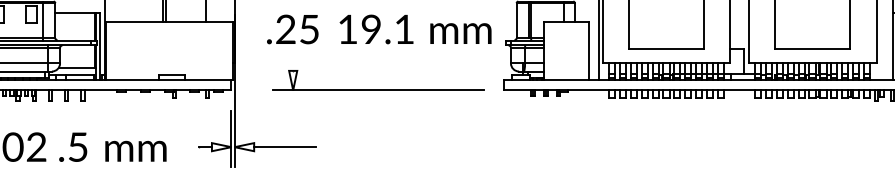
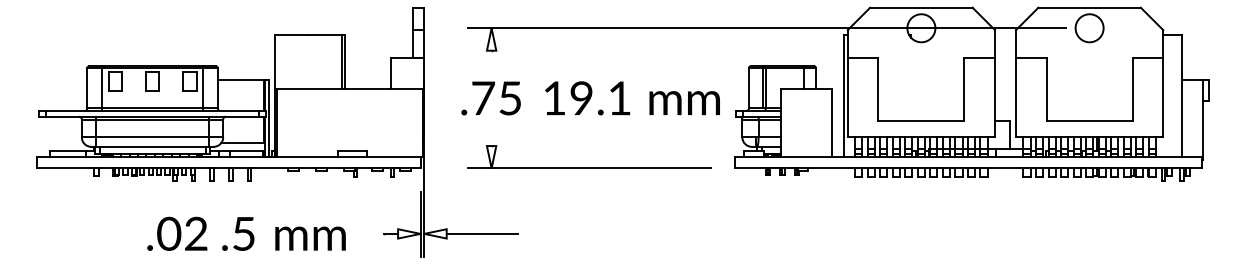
text: (286, 29) -> (483, 98), .25 -> .75

